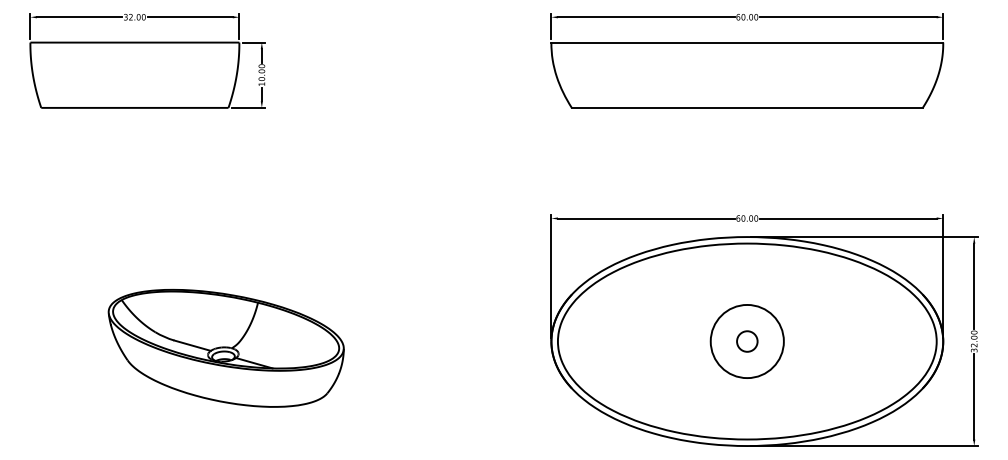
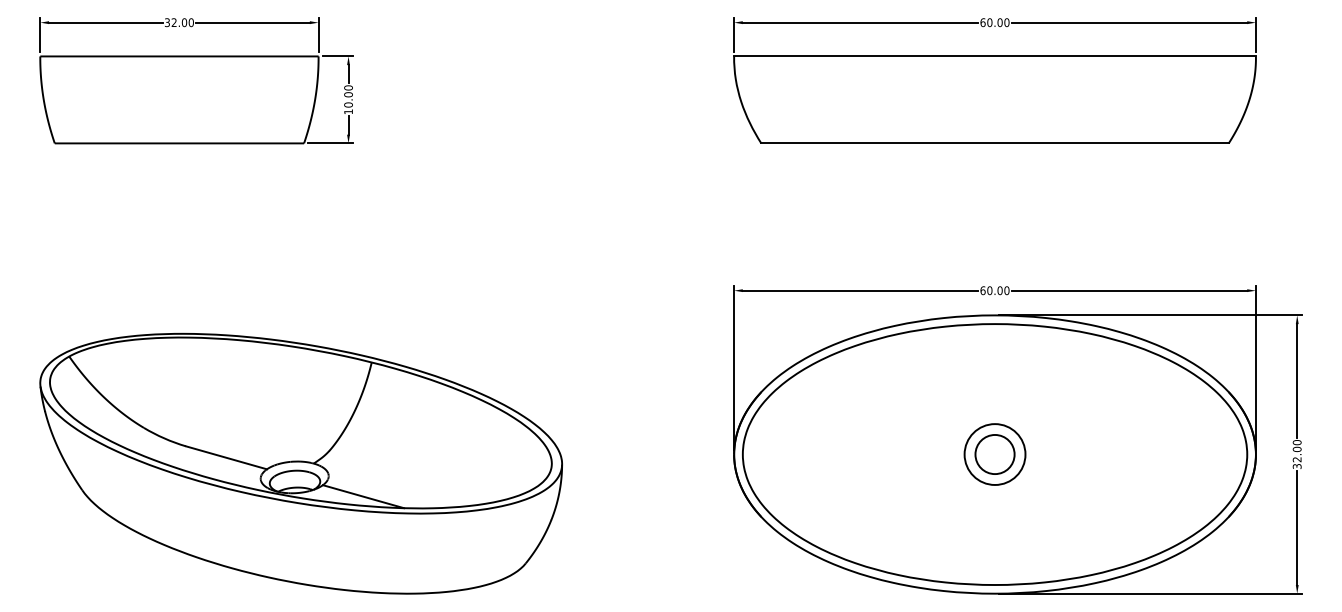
circle: (746, 341) -> (994, 454), size x0.62
circle: (746, 341) -> (994, 454), size x1.43
part: (225, 348) -> (300, 463), size x1.67

